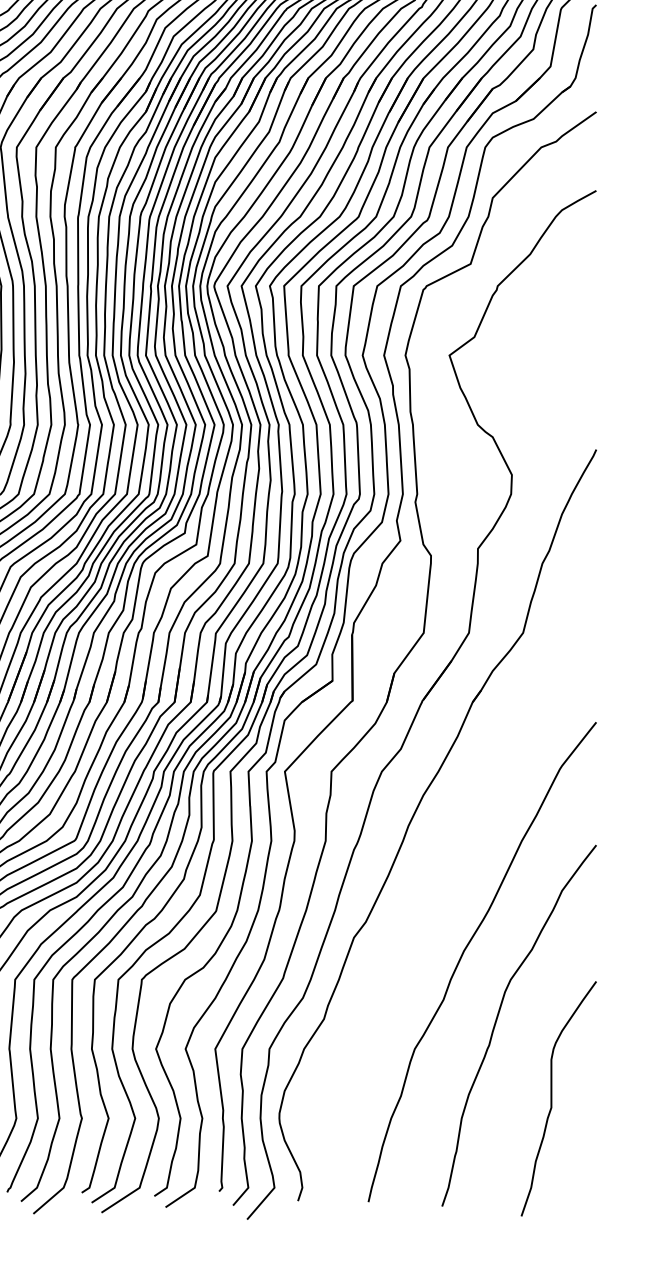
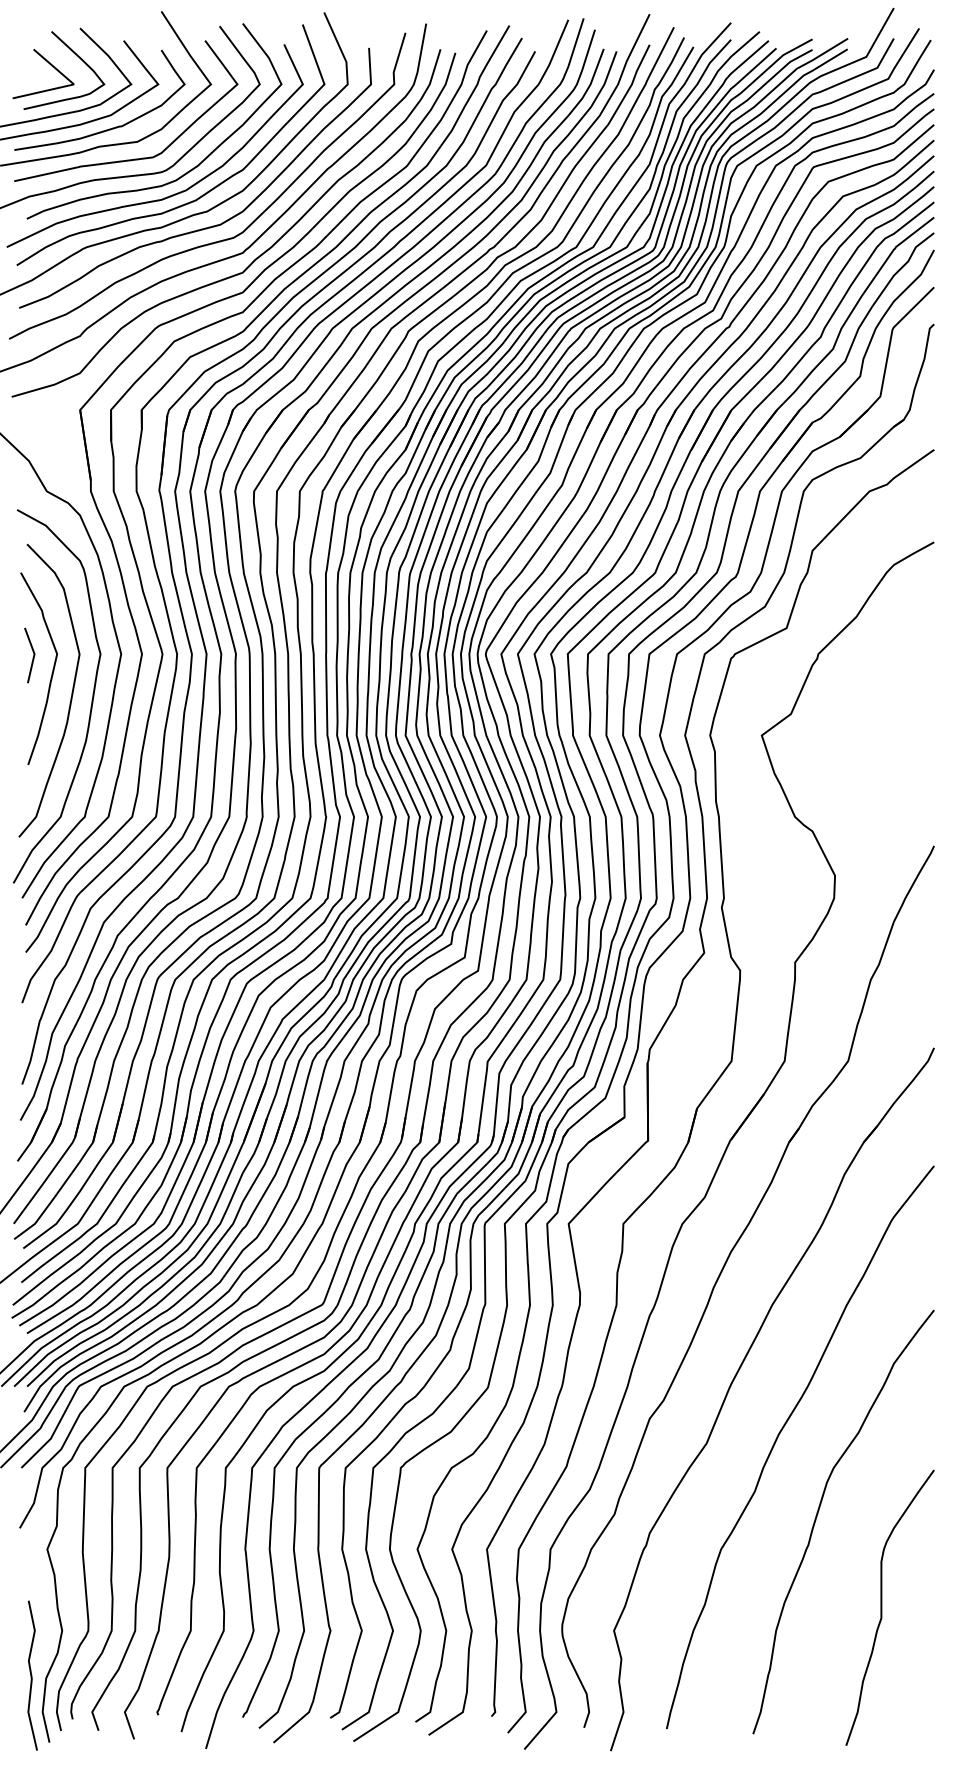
part: (426, 905) -> (734, 1380), added

